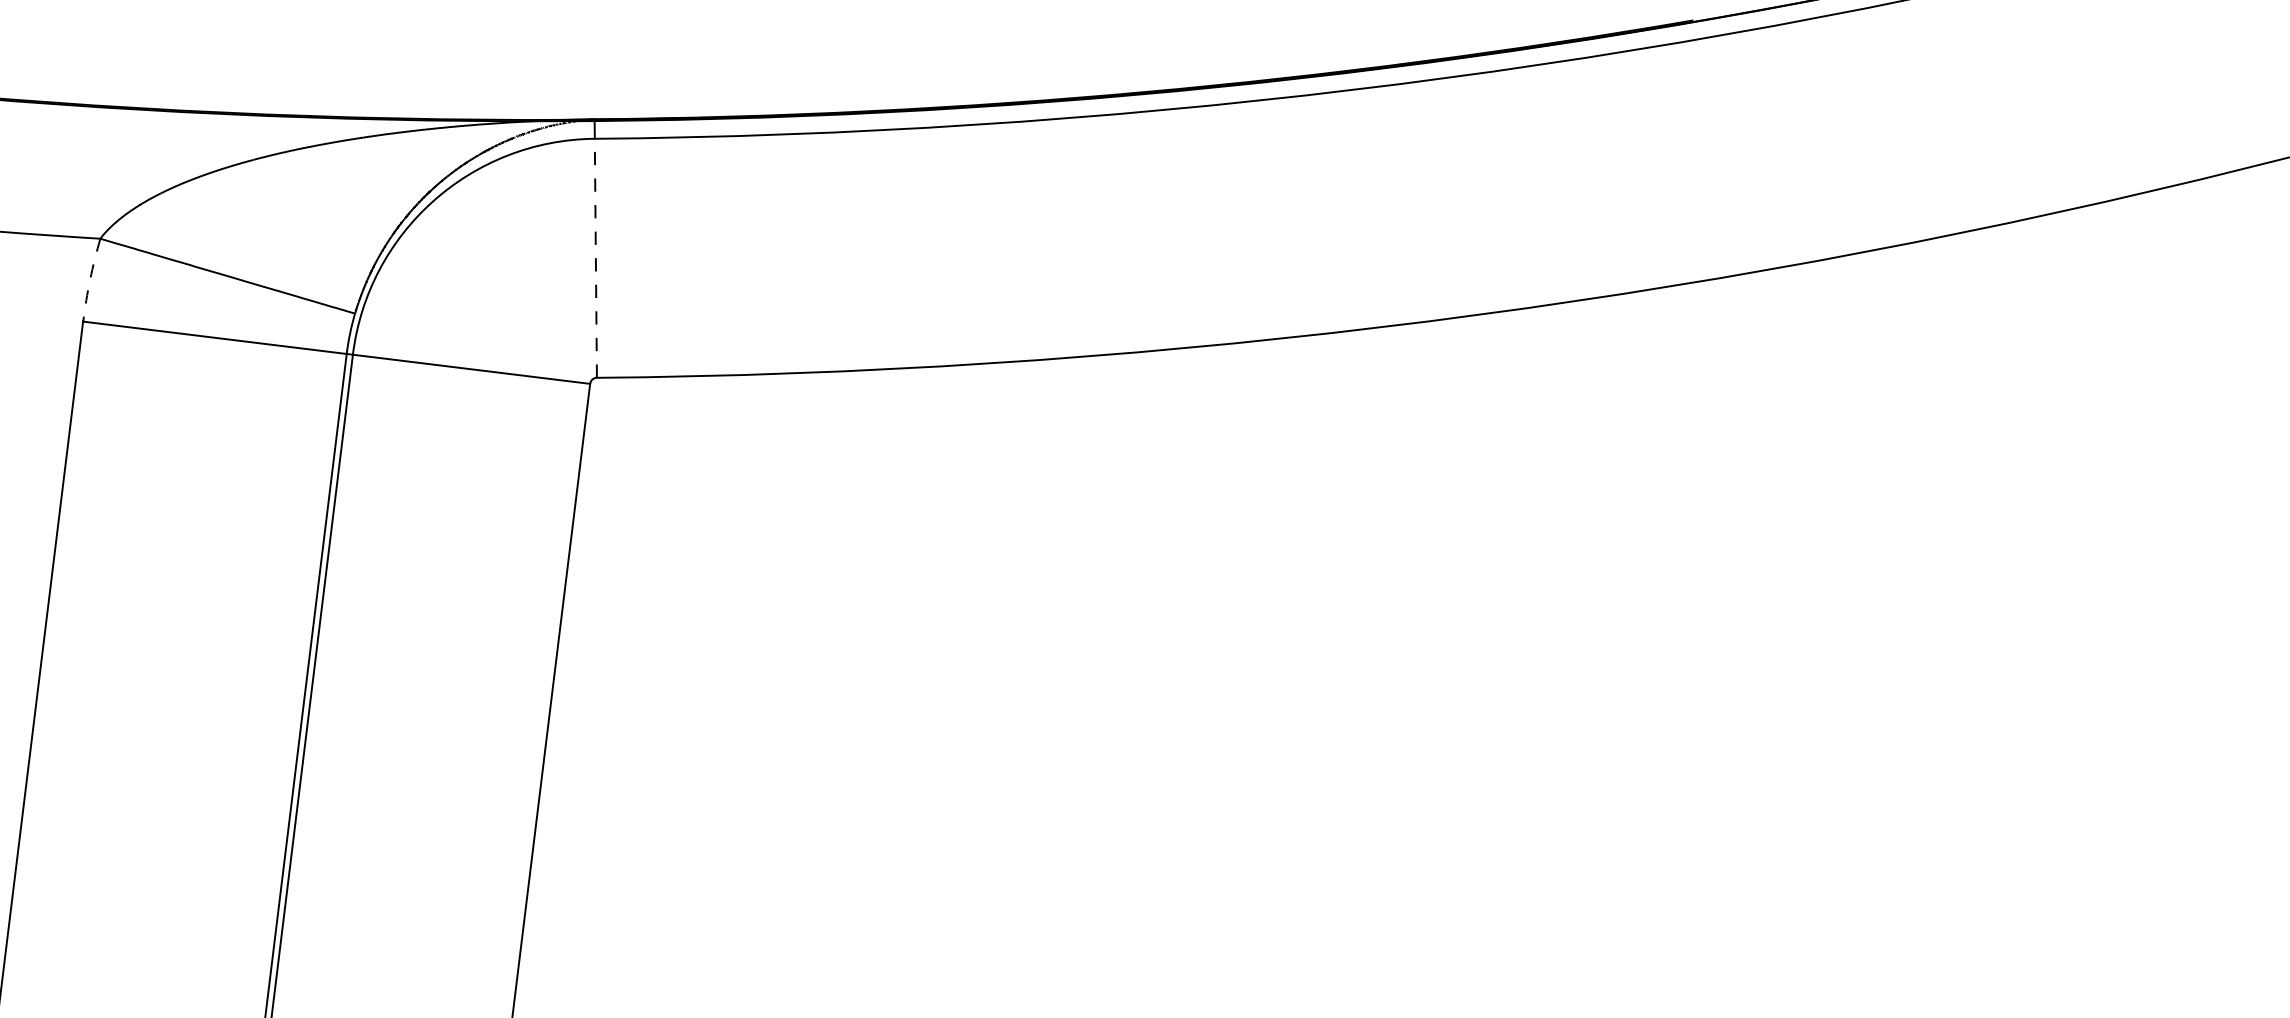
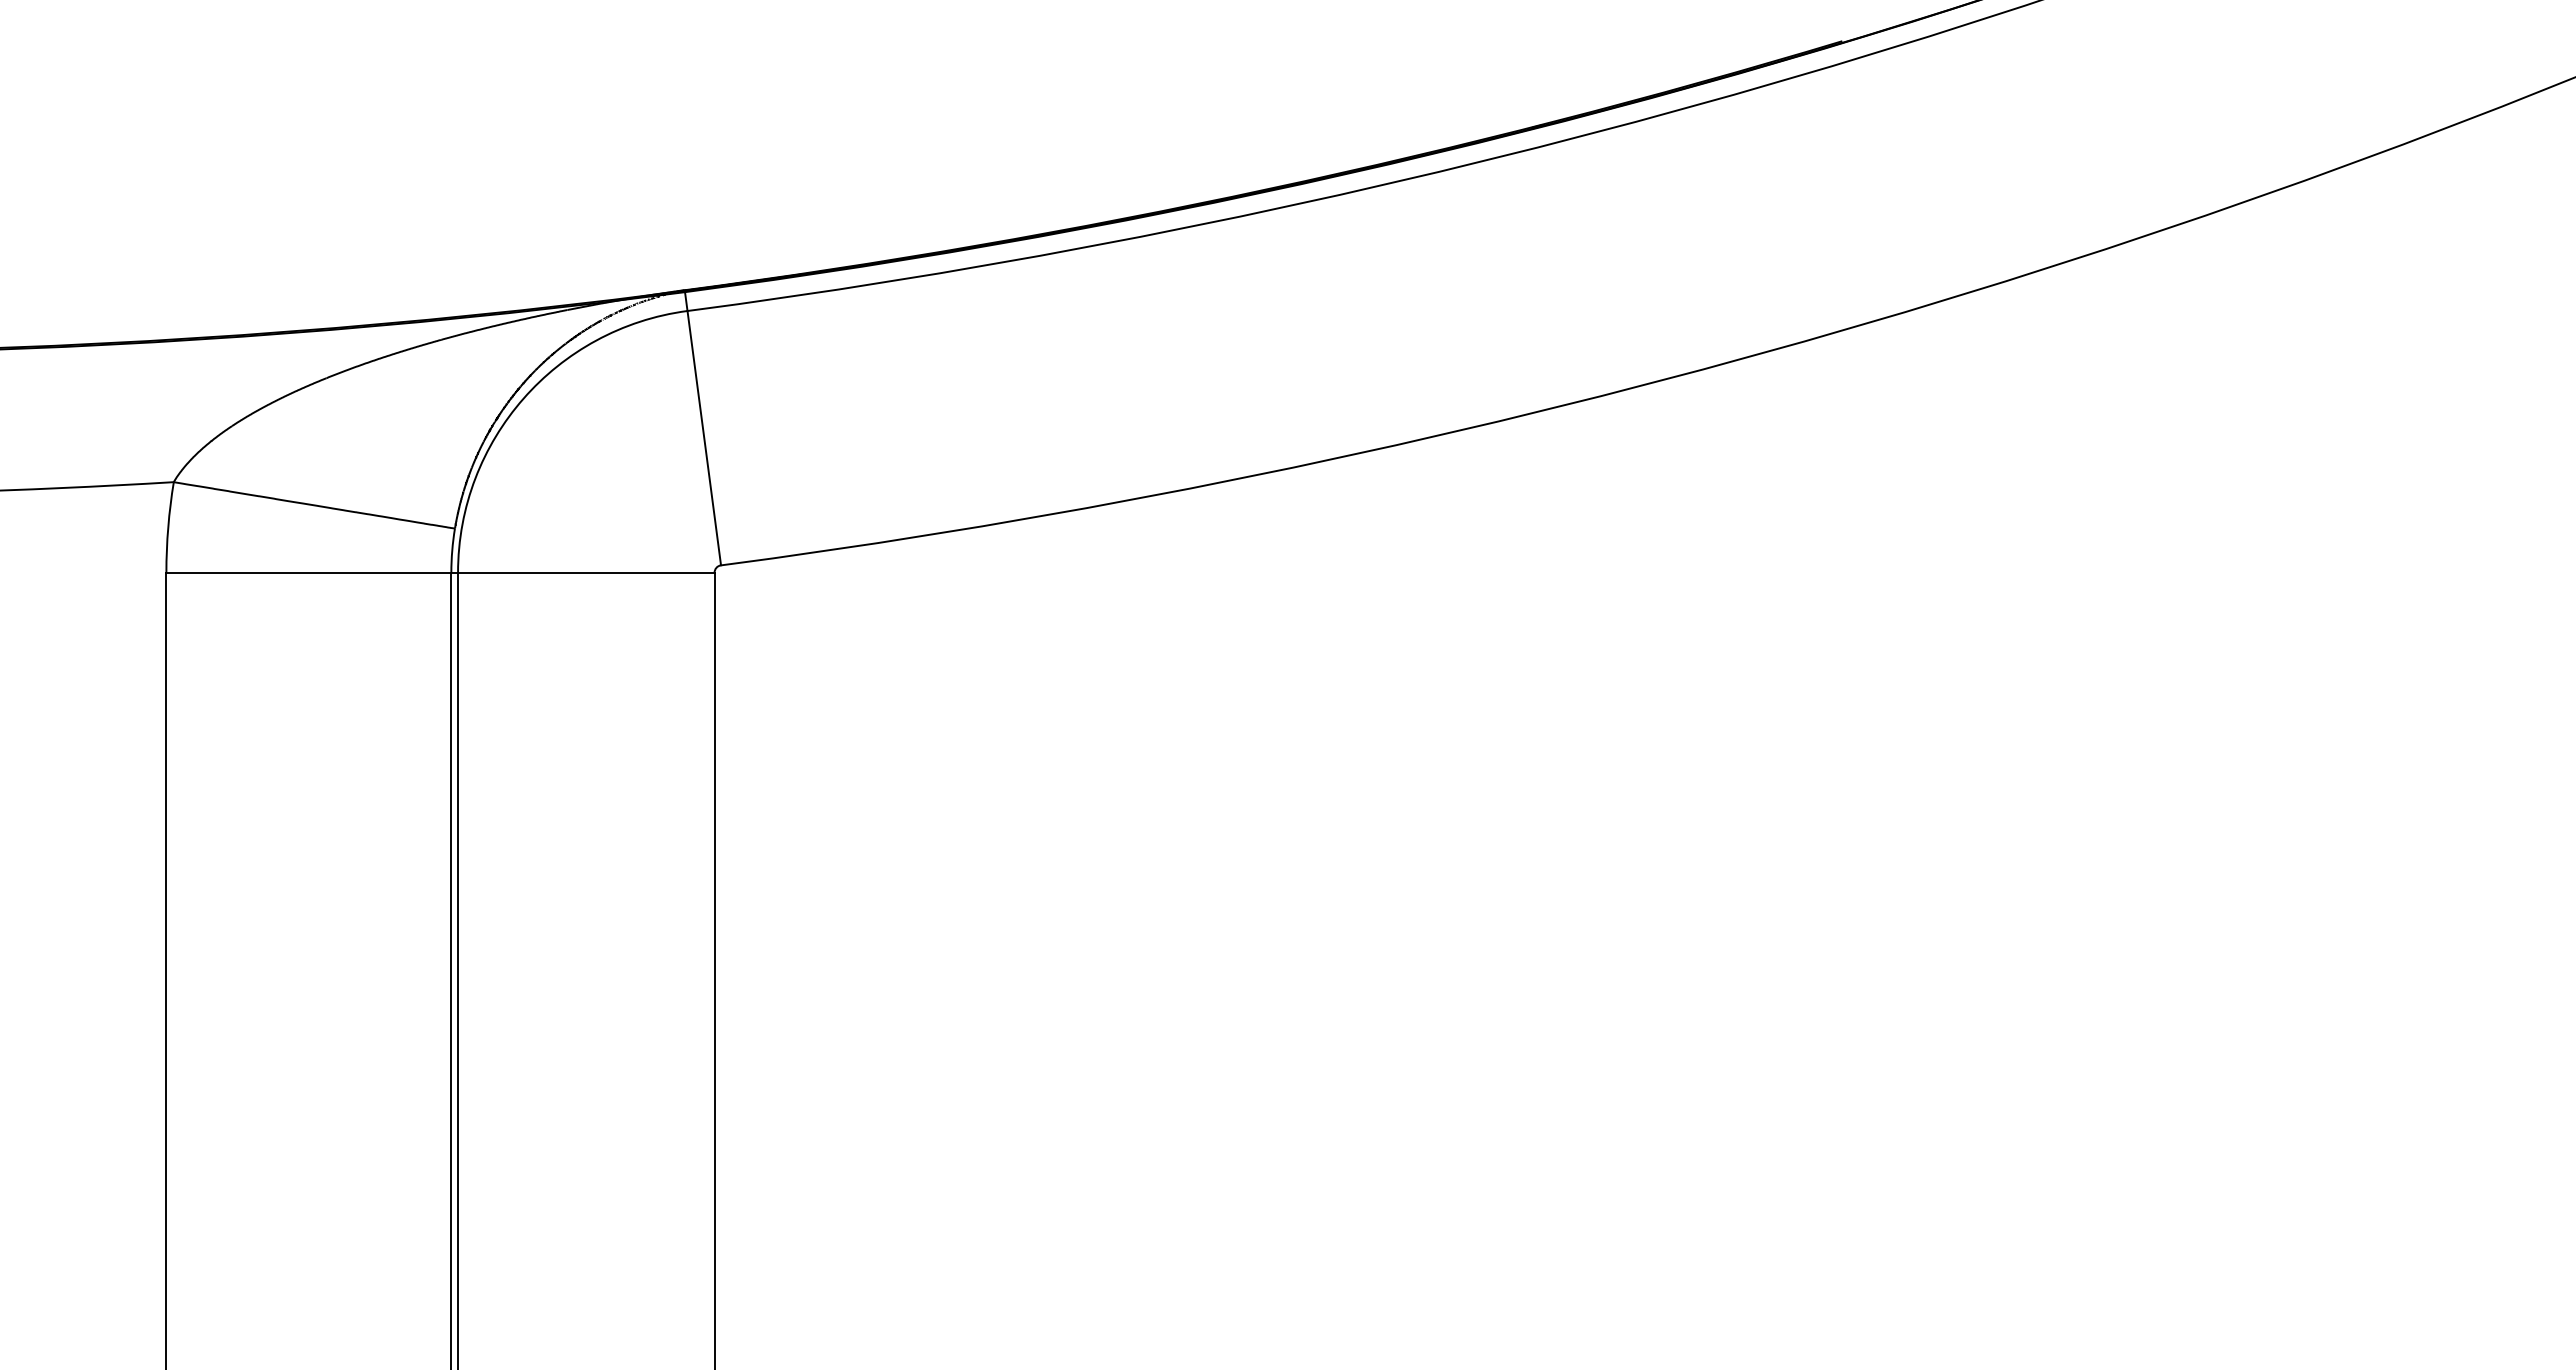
line: (596, 257) -> (704, 437), dashed -> solid
arc: (90, 280) -> (168, 527), dashed -> solid

